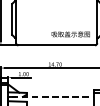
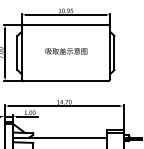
text: (70, 34) -> (66, 51), moved
line: (52, 96) -> (61, 137), dashed -> solid

